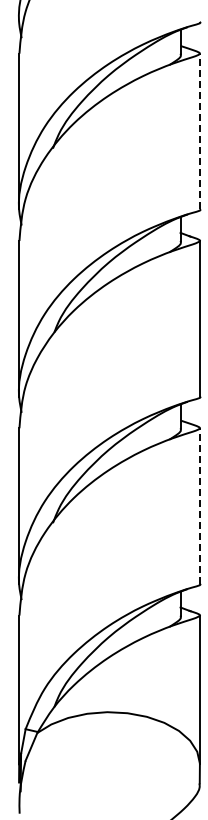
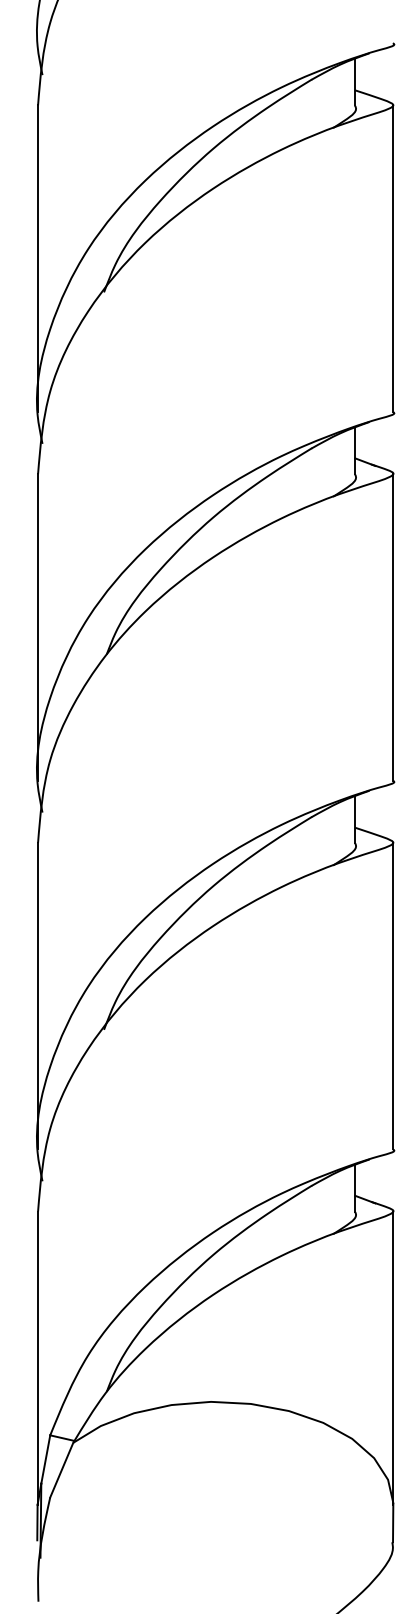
line: (199, 131) -> (392, 258), dashed -> solid
line: (199, 506) -> (392, 996), dashed -> solid

